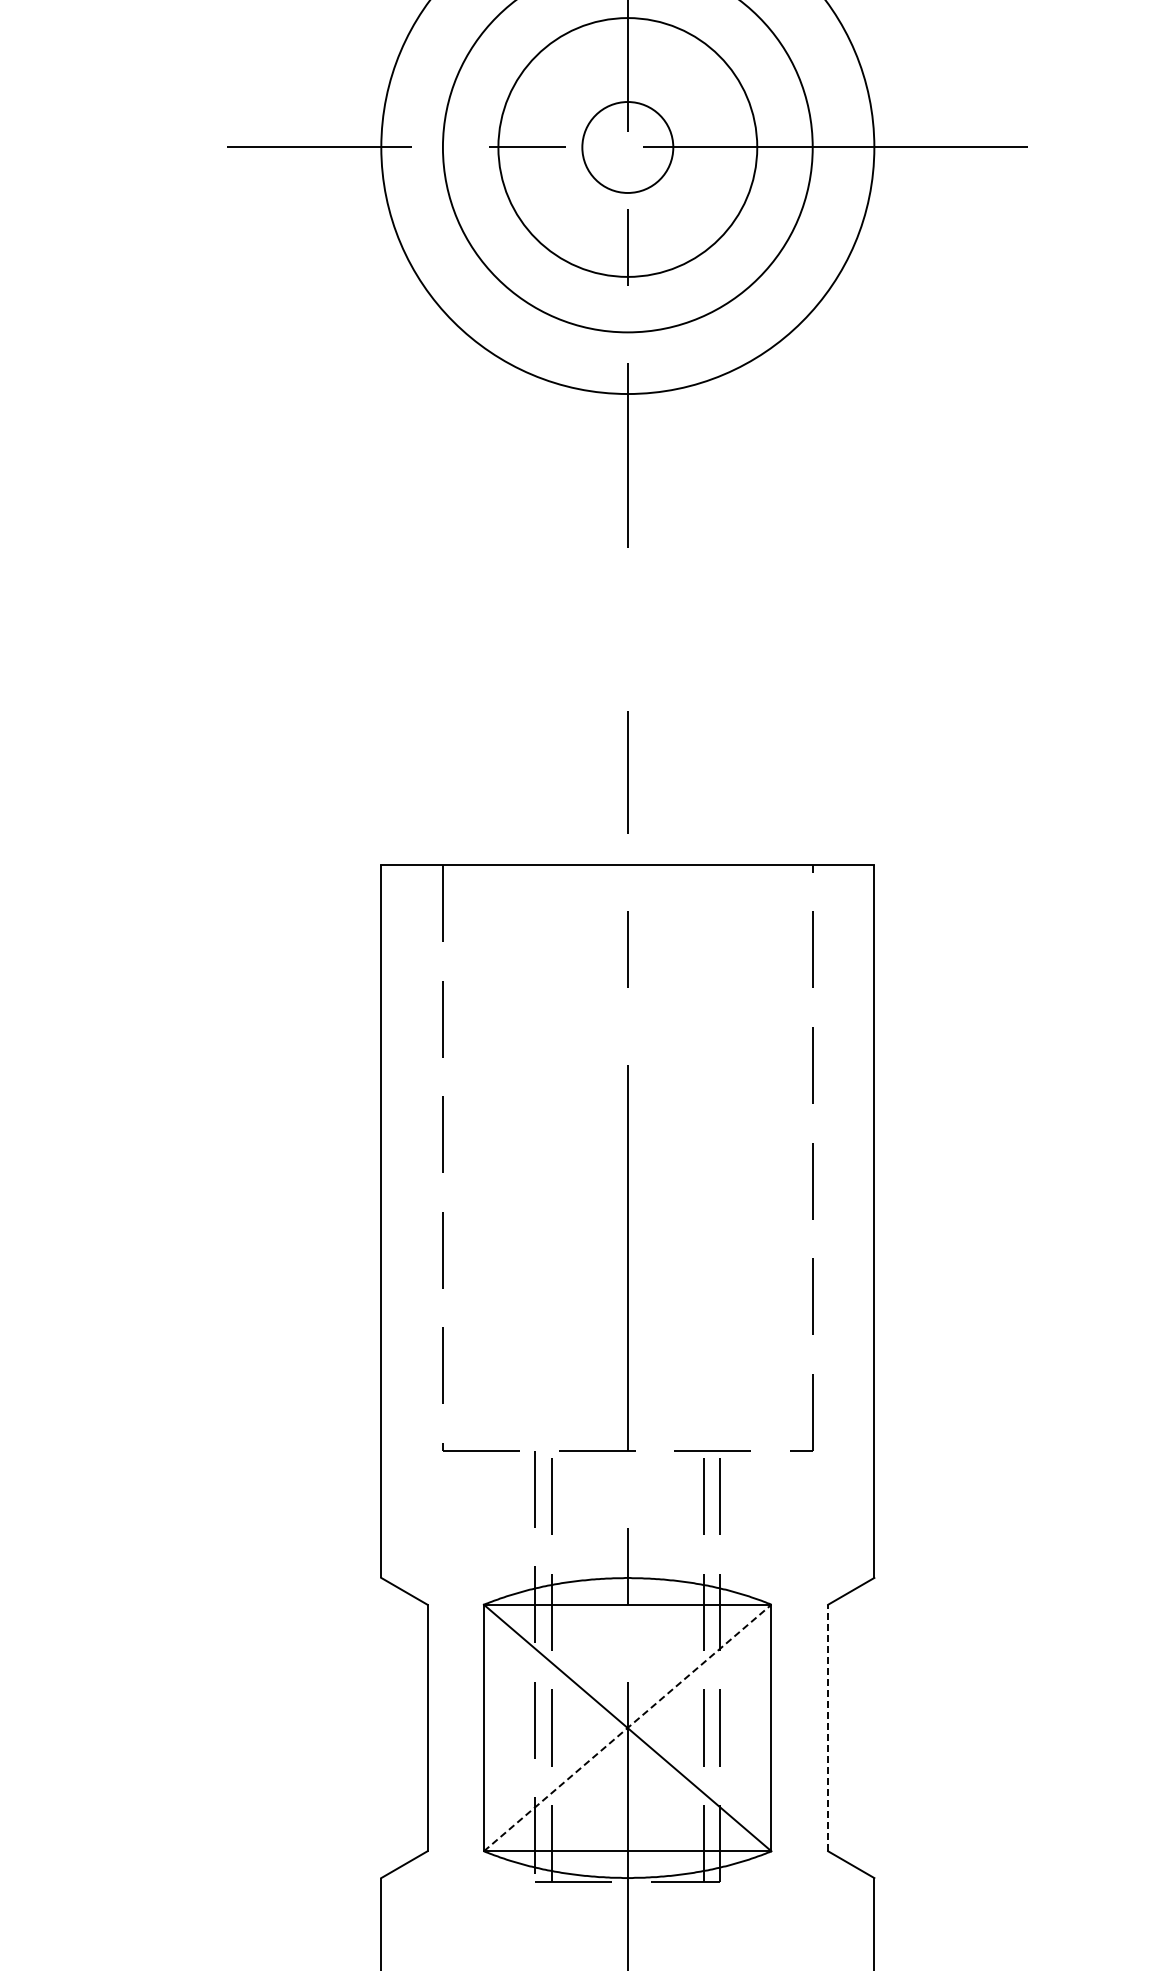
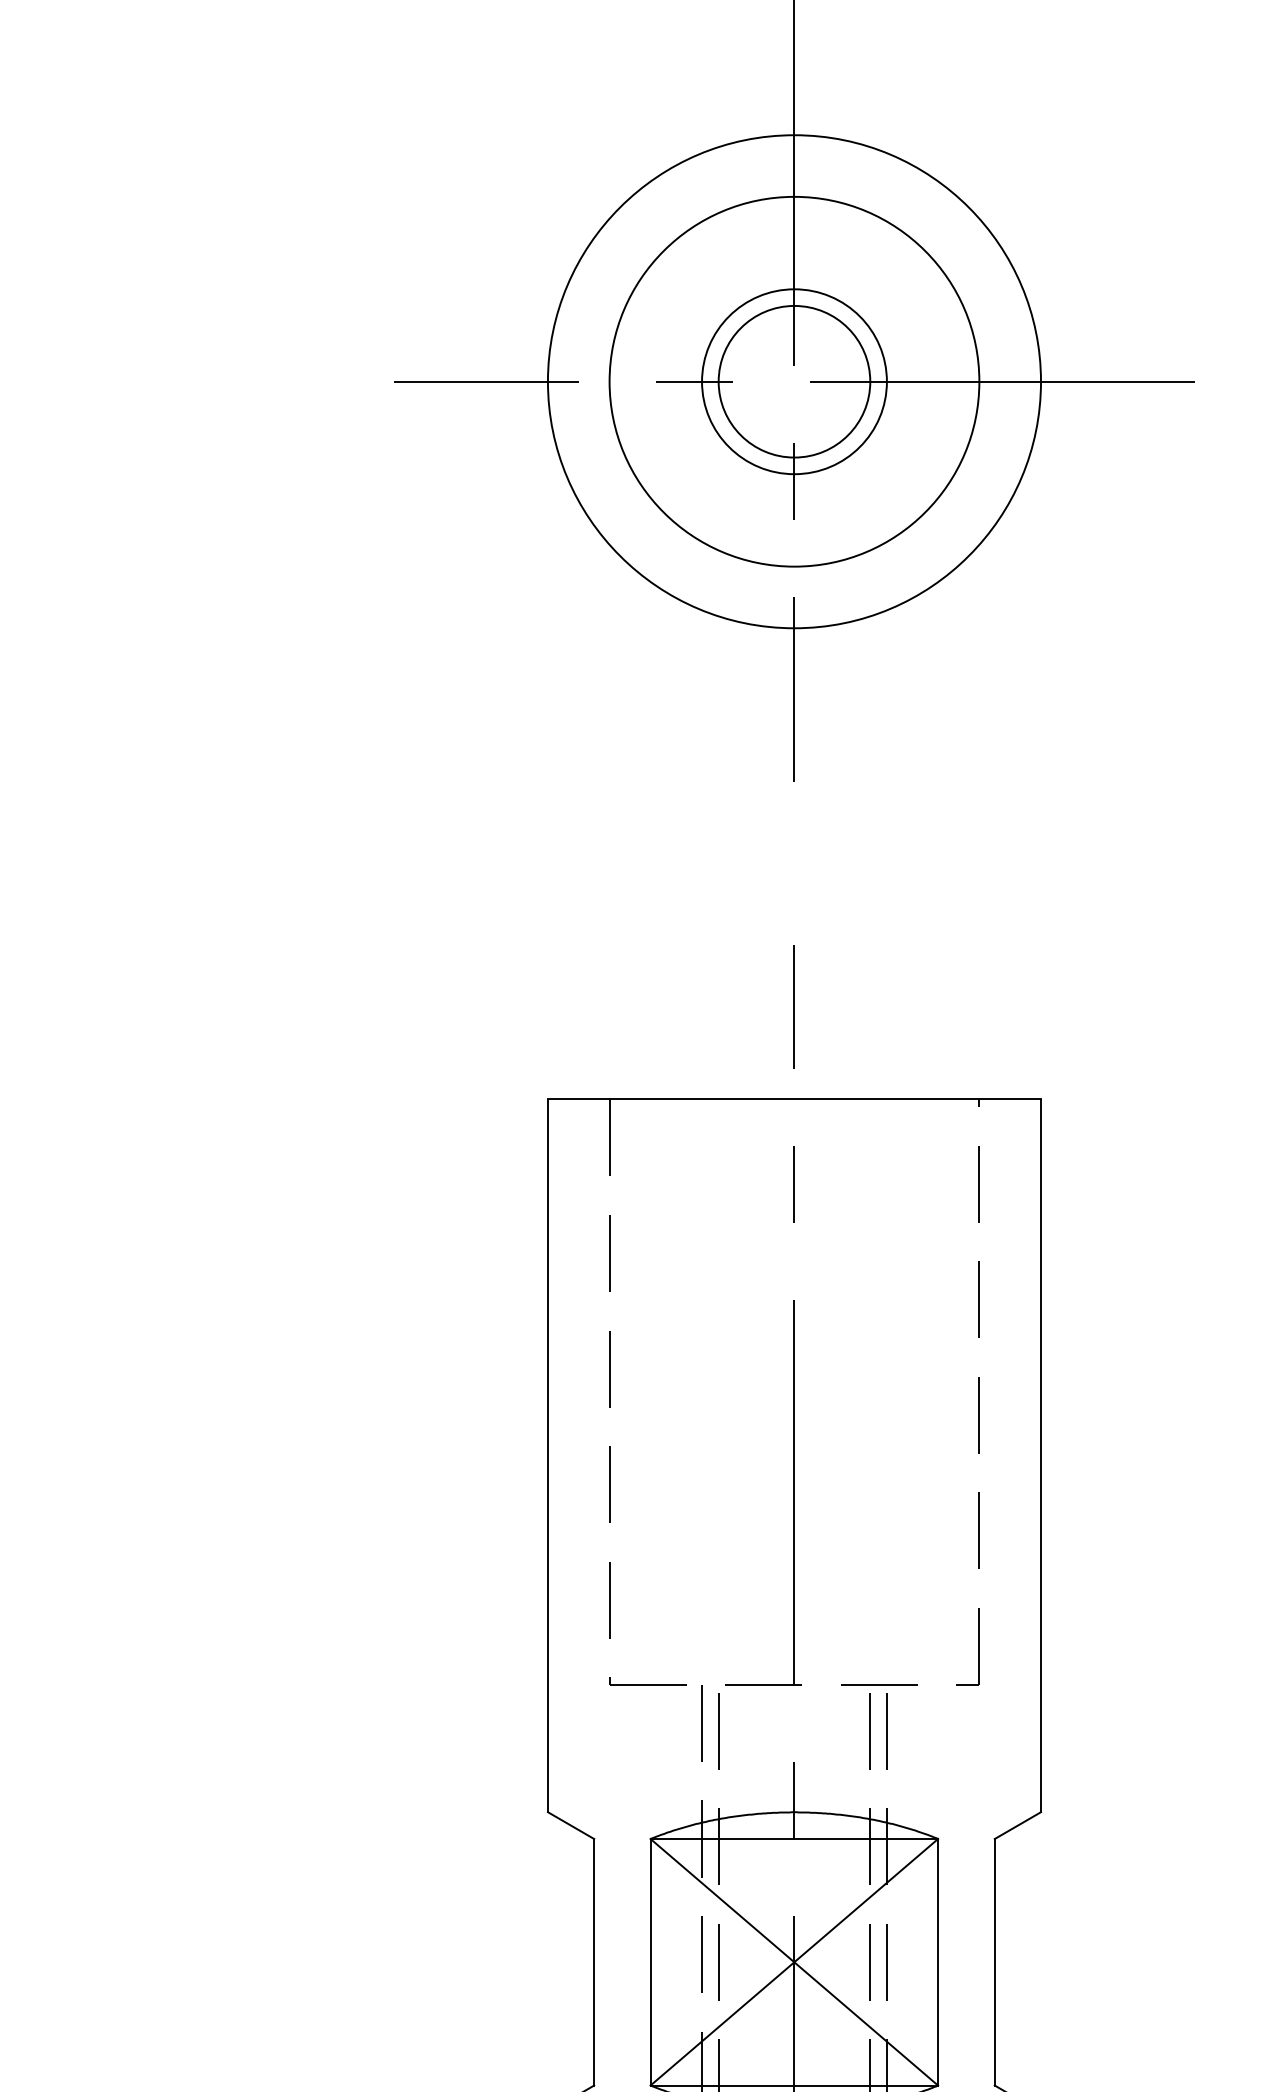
circle: (627, 147) -> (794, 381), size x0.71
circle: (627, 147) -> (794, 381), size x1.67
line: (627, 1727) -> (794, 1961), dashed -> solid
line: (827, 1727) -> (994, 1961), dashed -> solid

